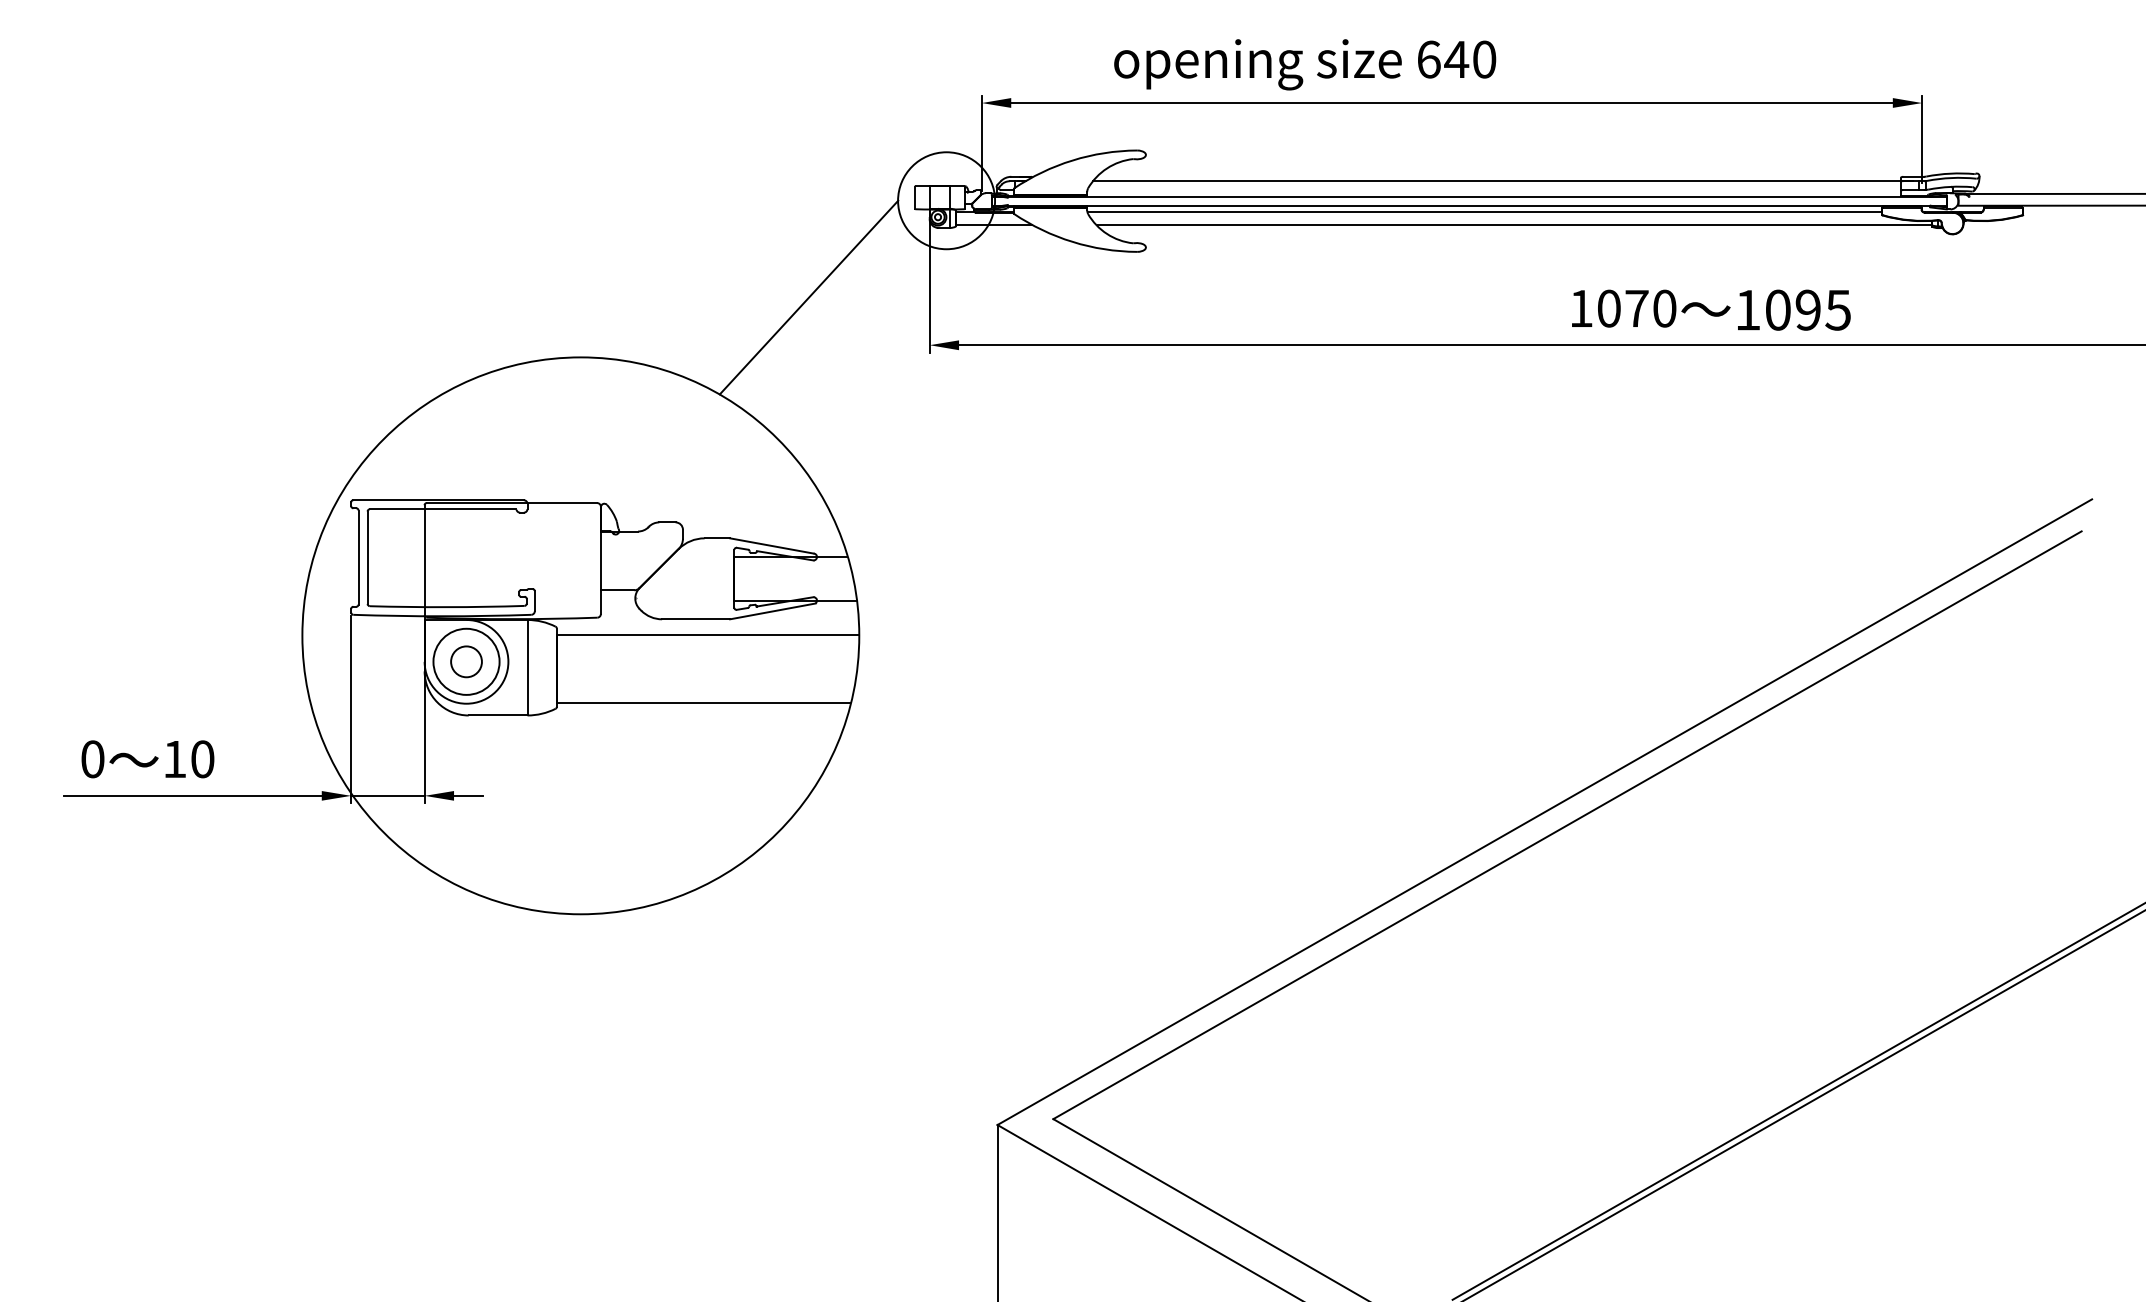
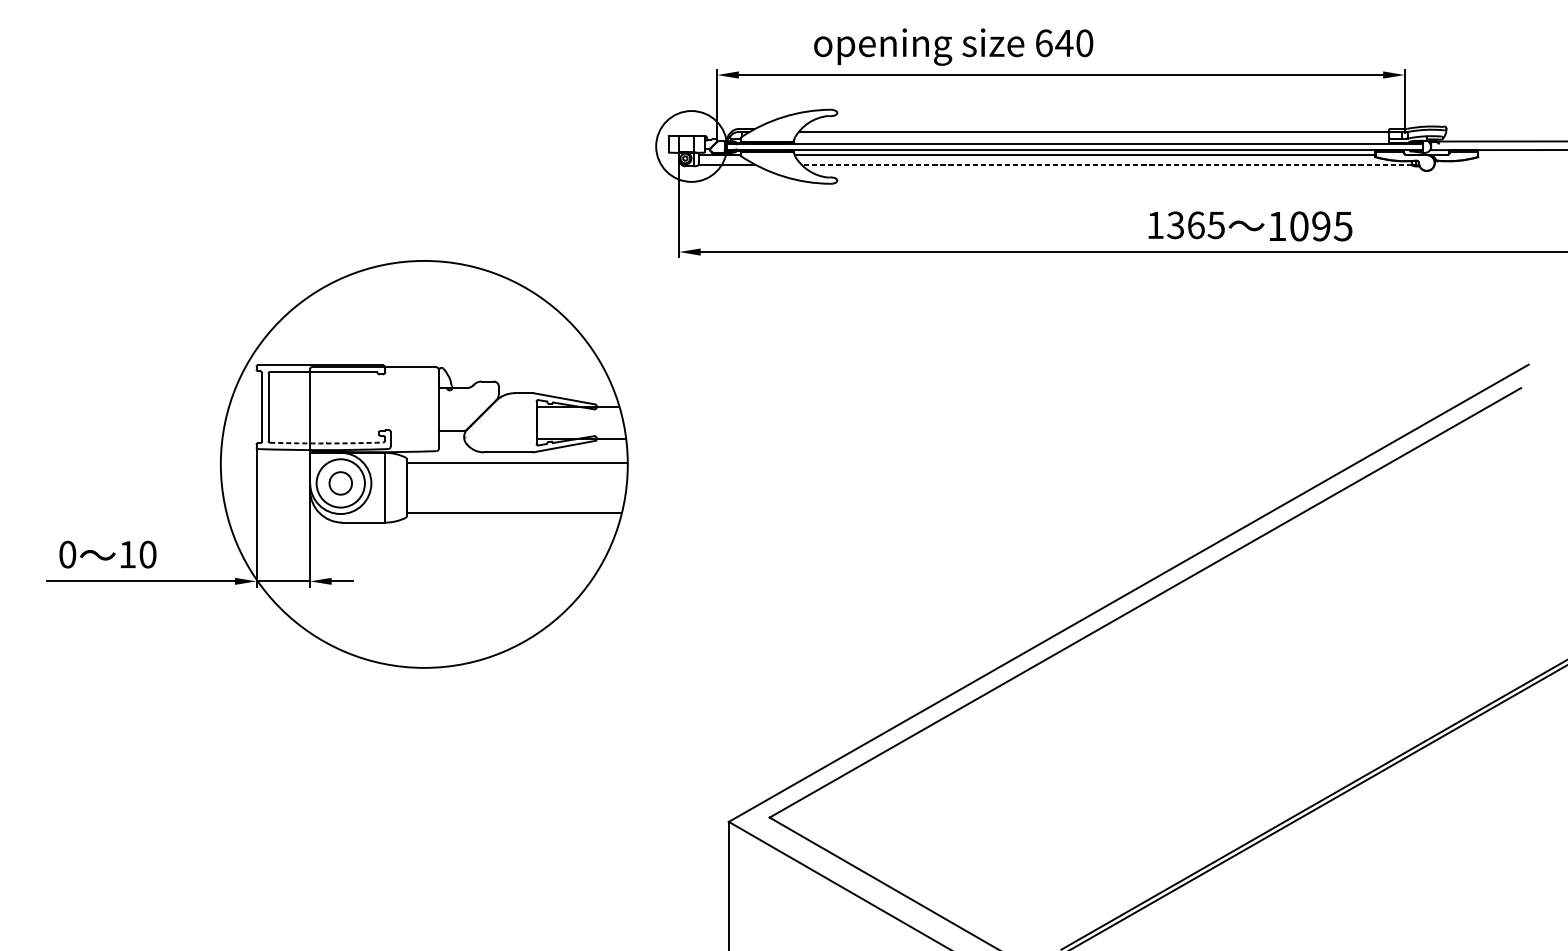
line: (1514, 225) -> (1106, 164), solid -> dashed
line: (808, 297) -> (590, 217), removed
text: (1636, 308) -> (1195, 225), 1070 -> 1365
arc: (447, 607) -> (326, 443), solid -> dashed

